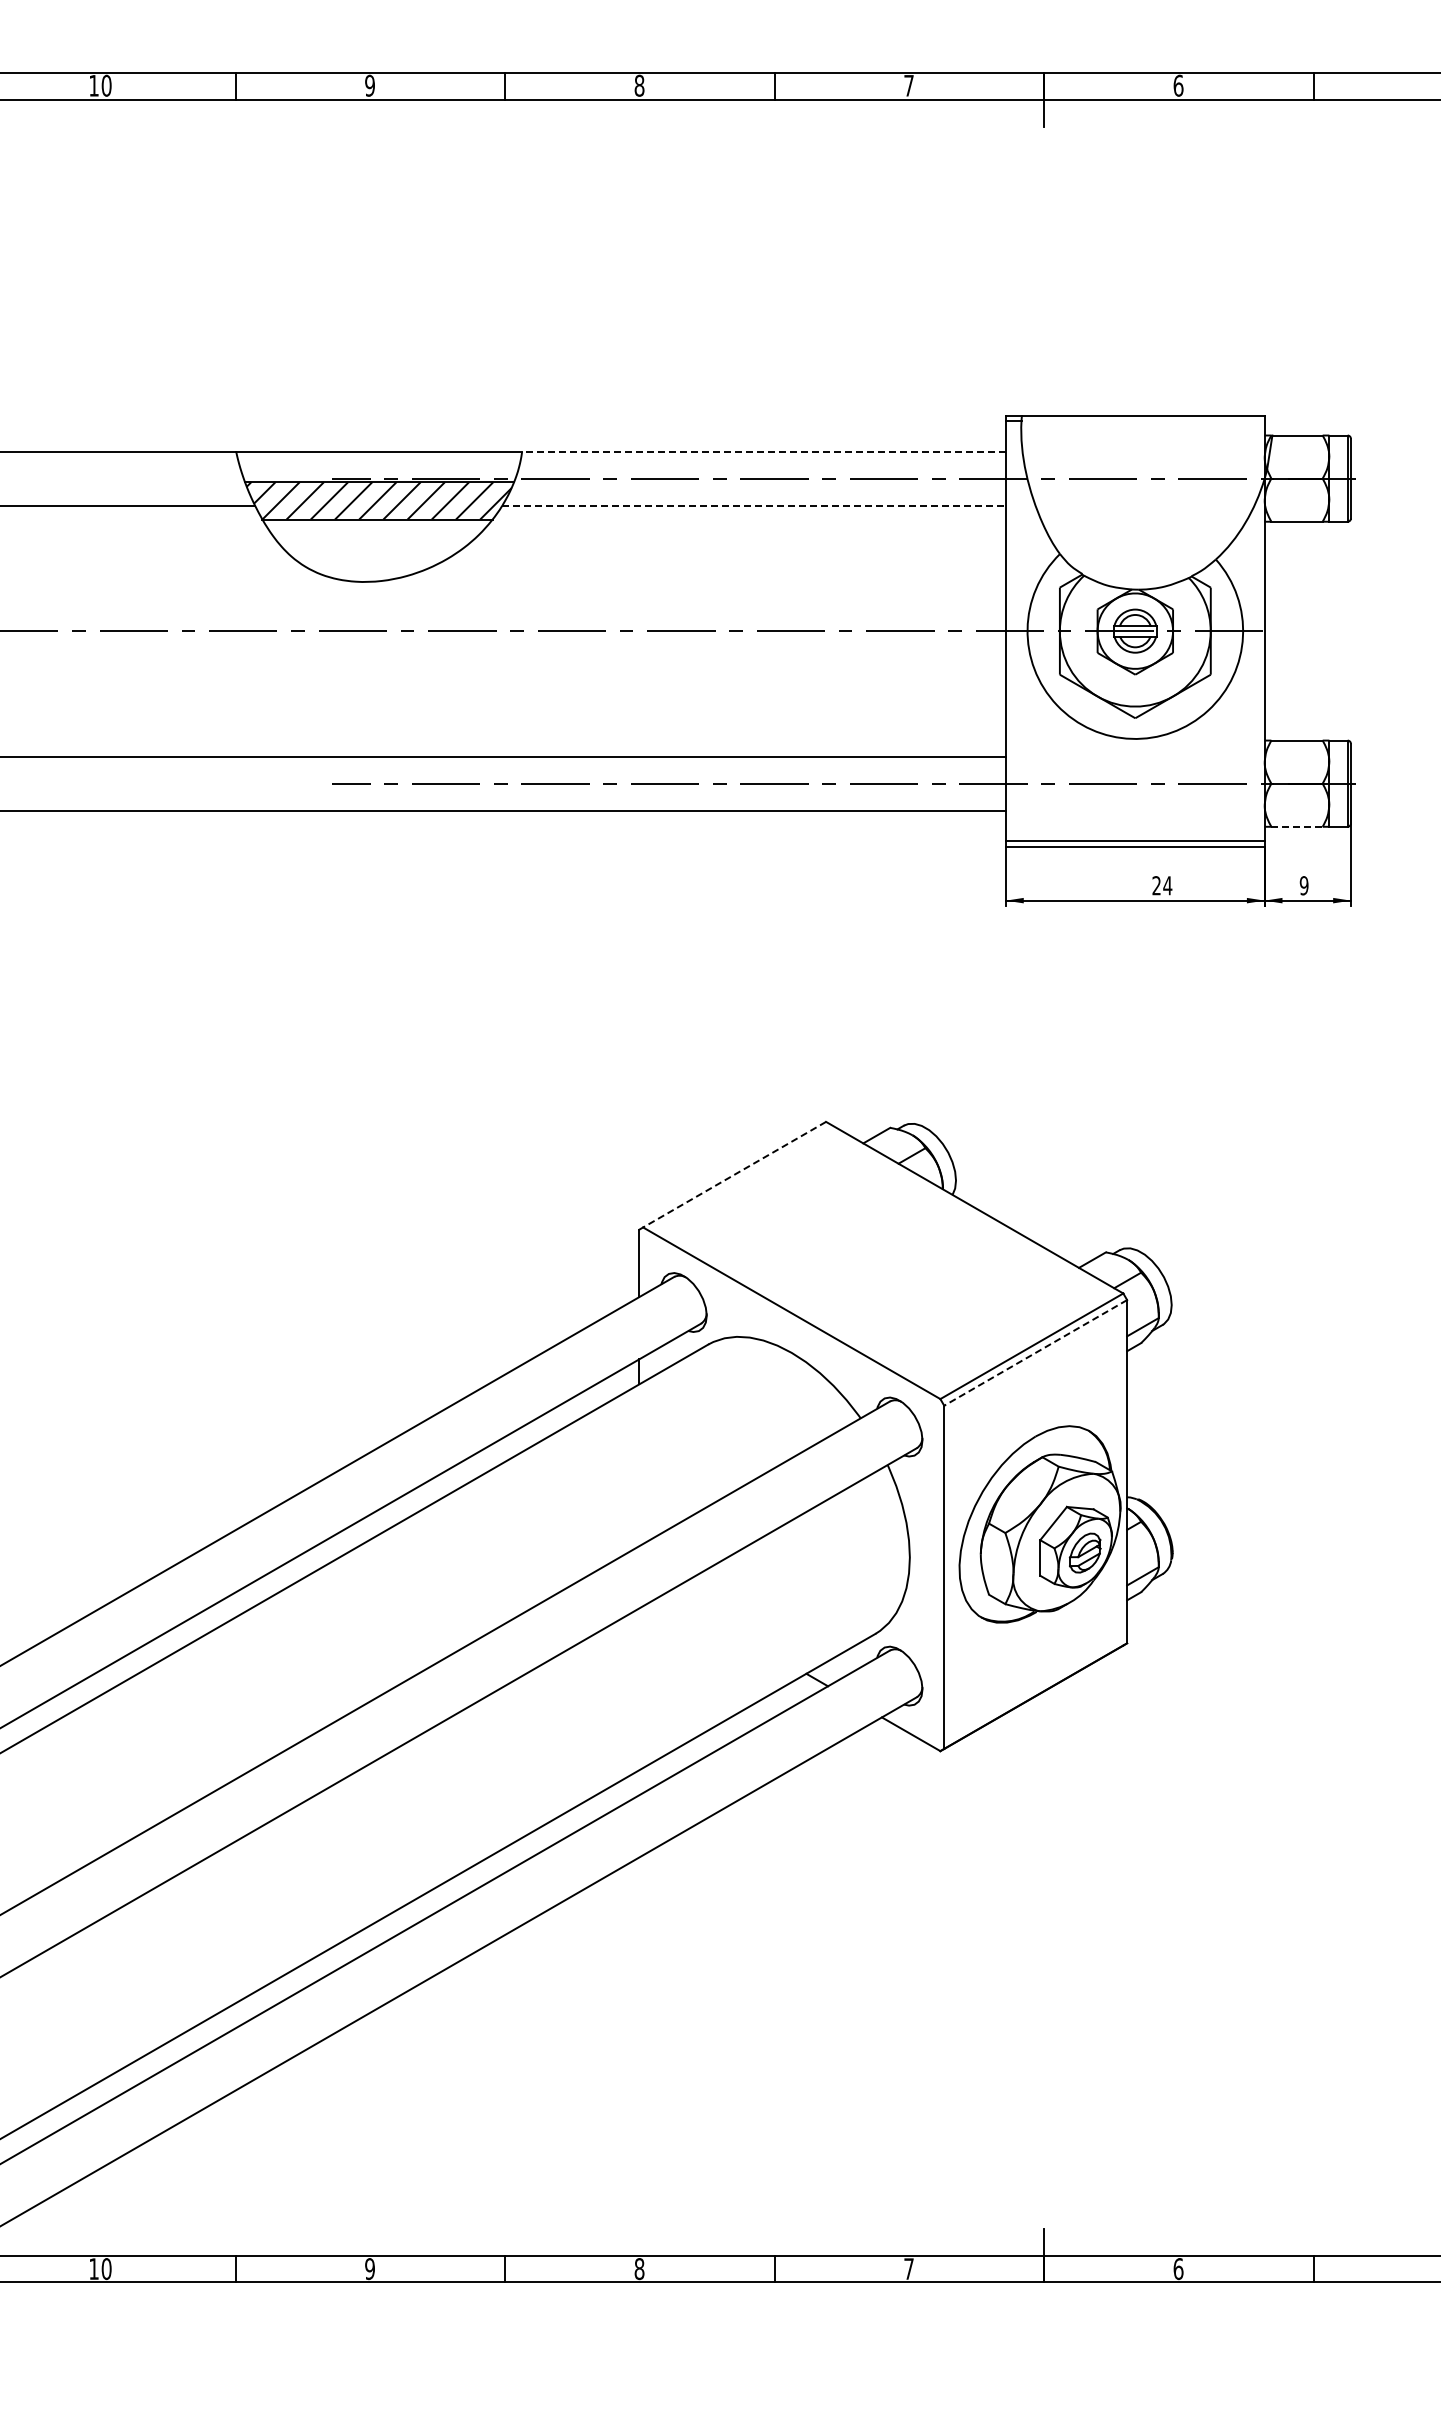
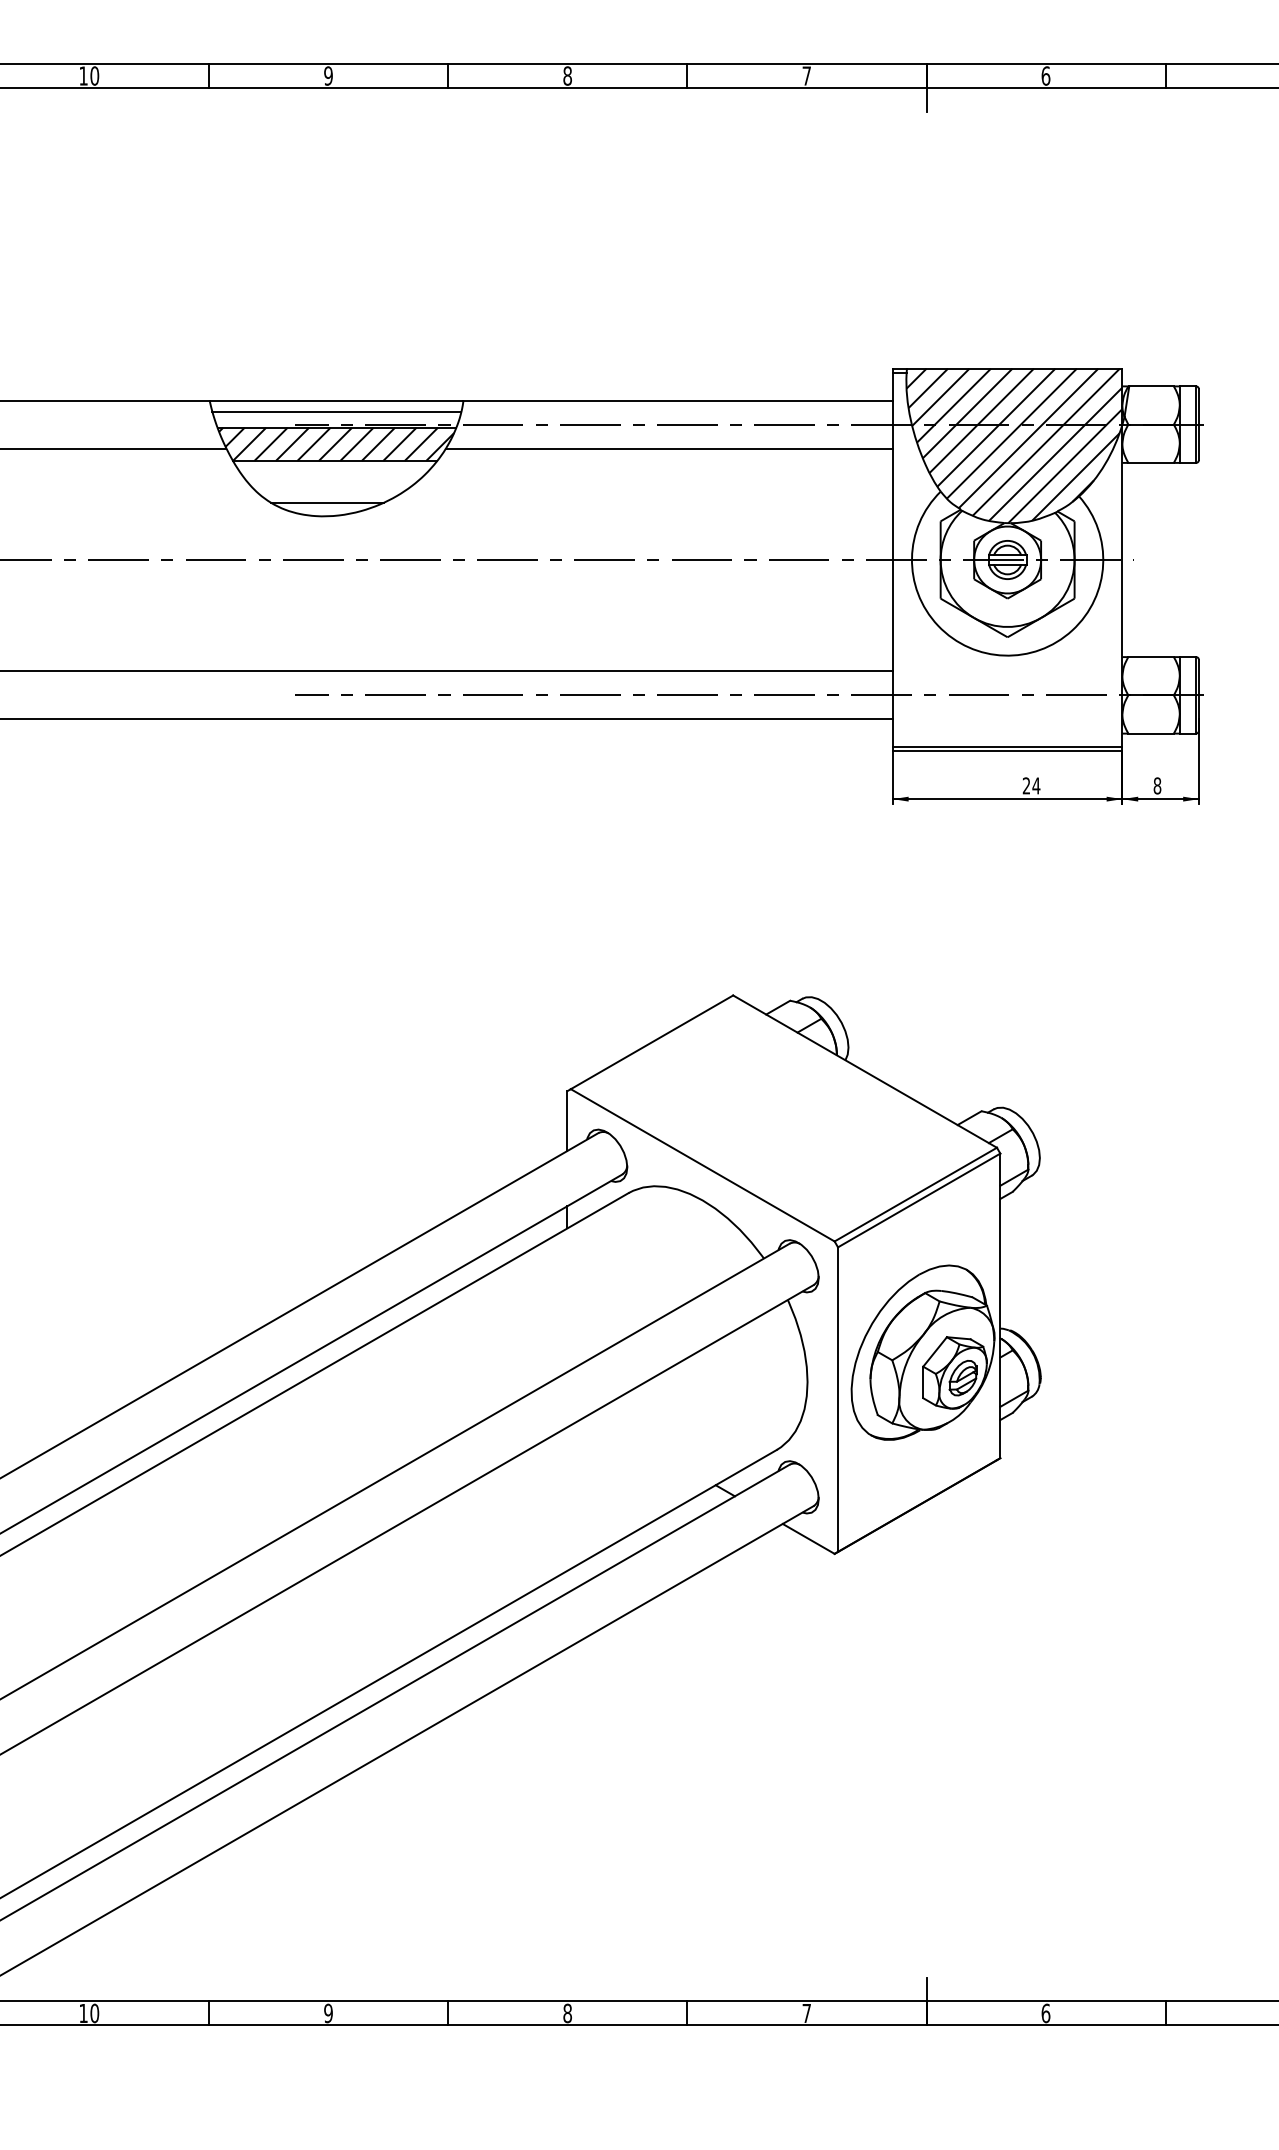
line: (764, 451) -> (678, 400), dashed -> solid
line: (379, 464) -> (336, 412), added
hatch: (1142, 502) -> (1013, 445), added
line: (754, 505) -> (669, 448), dashed -> solid
line: (368, 566) -> (327, 502), added
line: (1297, 826) -> (1151, 733), dashed -> solid
text: (1303, 885) -> (1156, 785), 9 -> 8
line: (734, 1174) -> (651, 1042), dashed -> solid
line: (1035, 1352) -> (919, 1200), dashed -> solid

